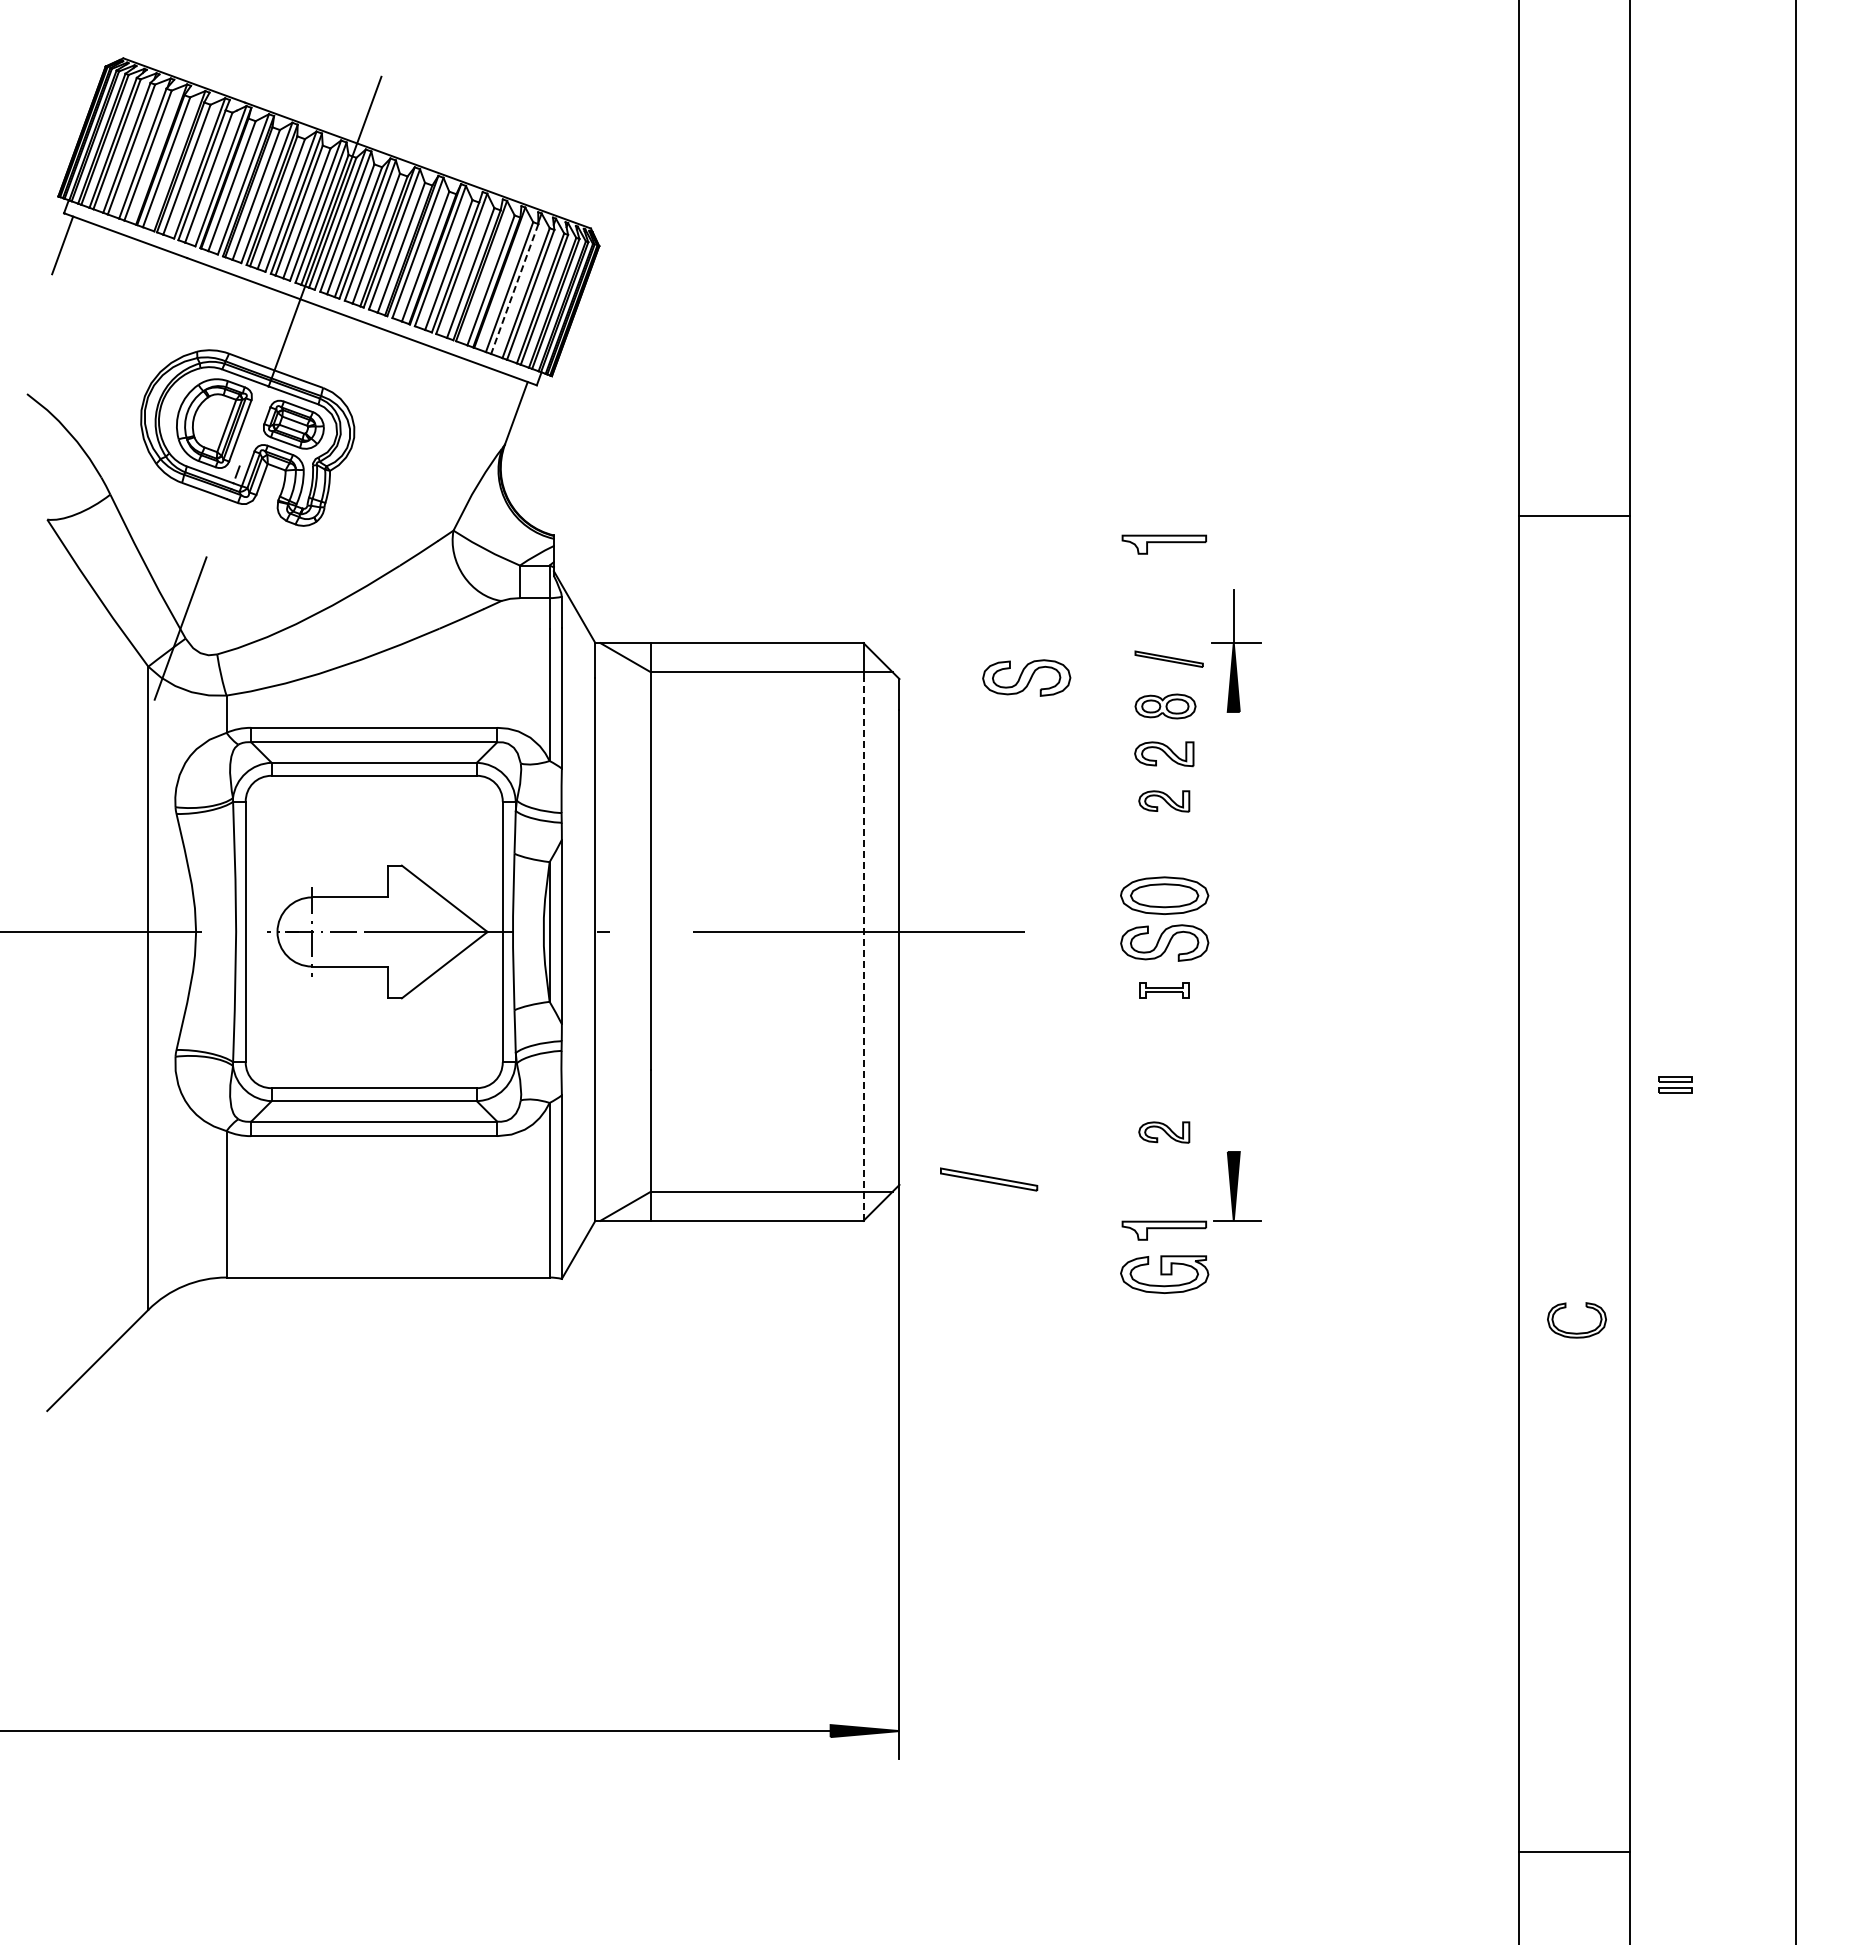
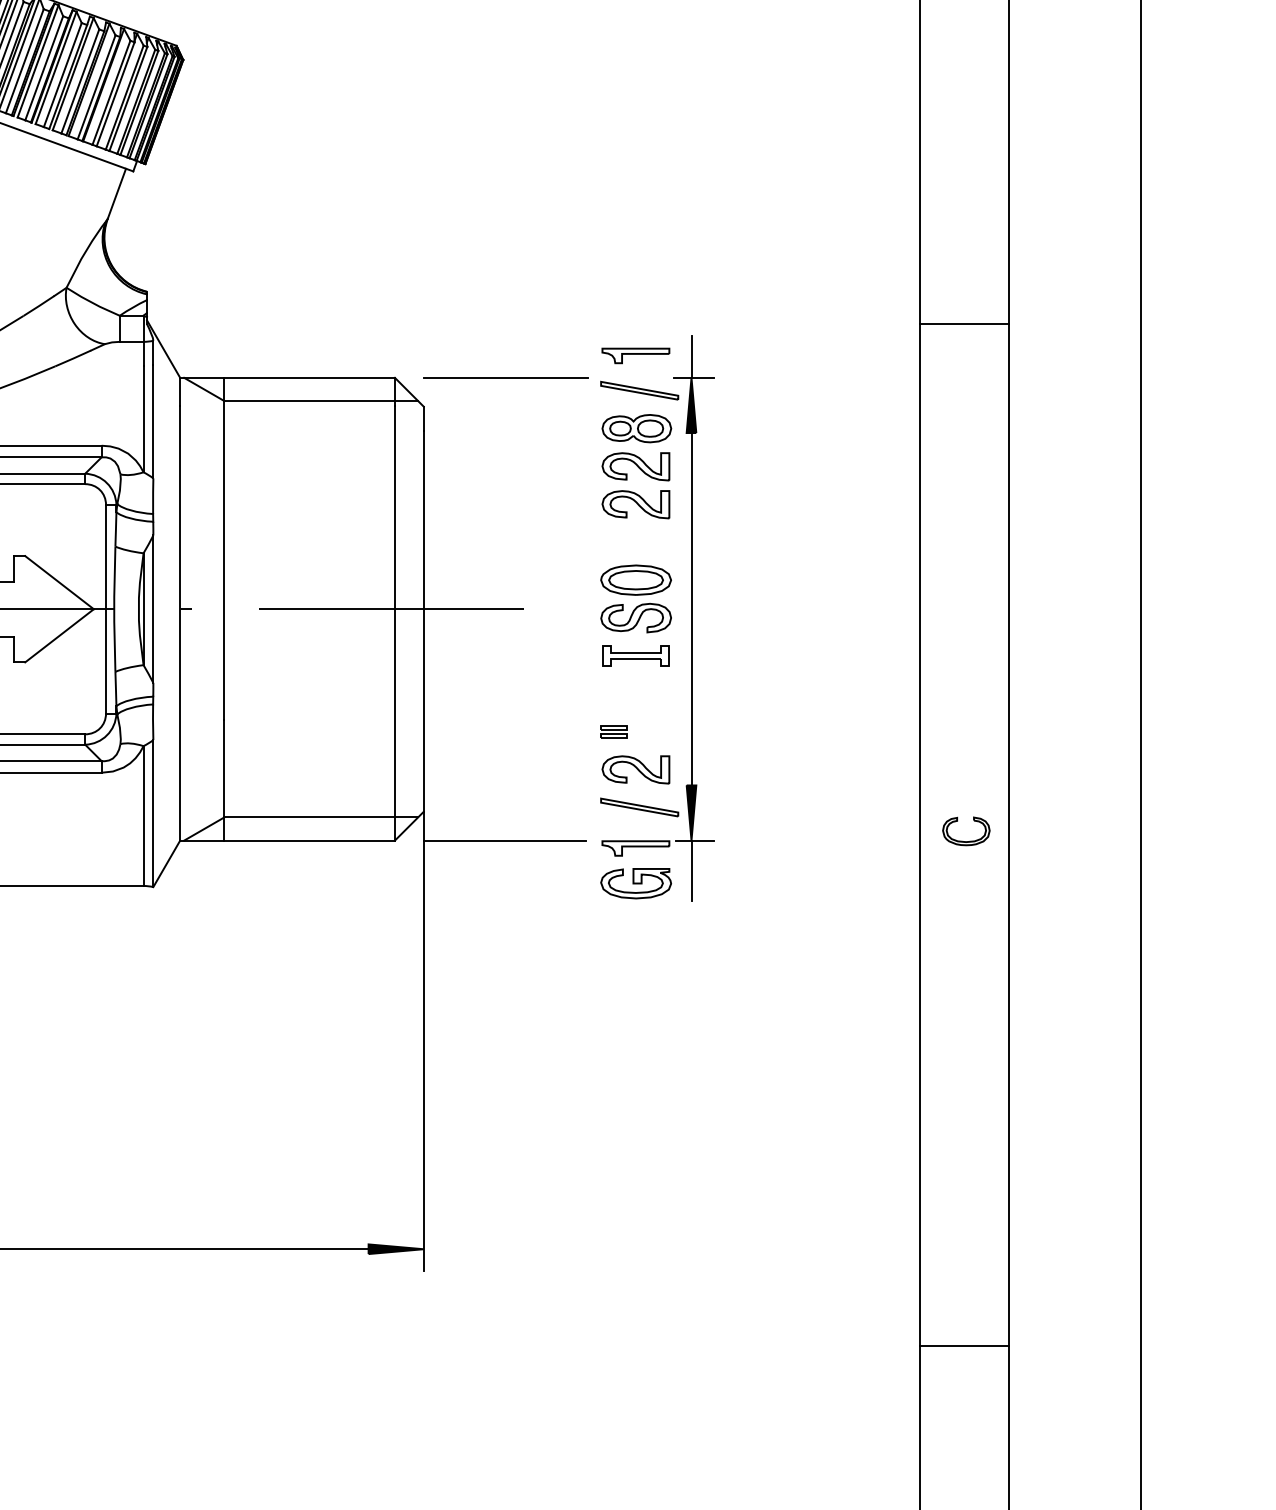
line: (514, 289) -> (115, 94), dashed -> solid
line: (1574, 515) -> (964, 323), moved
part: (1163, 544) -> (635, 355), moved
line: (1001, 642) -> (505, 377), added
part: (1169, 659) -> (640, 390), size x1.43
part: (1026, 677) -> (525, 405), removed
part: (1165, 706) -> (636, 428), size x1.43
part: (1163, 754) -> (635, 467), size x1.43
part: (1163, 801) -> (635, 504), size x1.67
line: (1233, 931) -> (691, 608), added
line: (863, 949) -> (394, 623), dashed -> solid
part: (1164, 990) -> (636, 656), size x1.67
part: (1675, 1084) -> (613, 731), moved
part: (1163, 1132) -> (635, 769), size x1.67
part: (989, 1179) -> (640, 807), moved
line: (1000, 1220) -> (504, 840), added
line: (1233, 1257) -> (691, 869), added
part: (1576, 1332) -> (965, 841), moved

